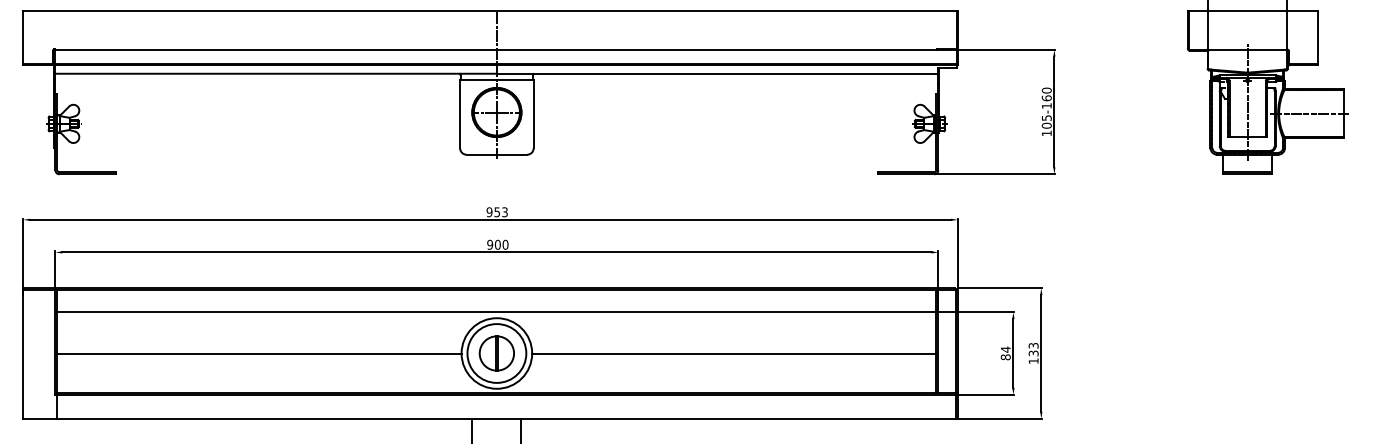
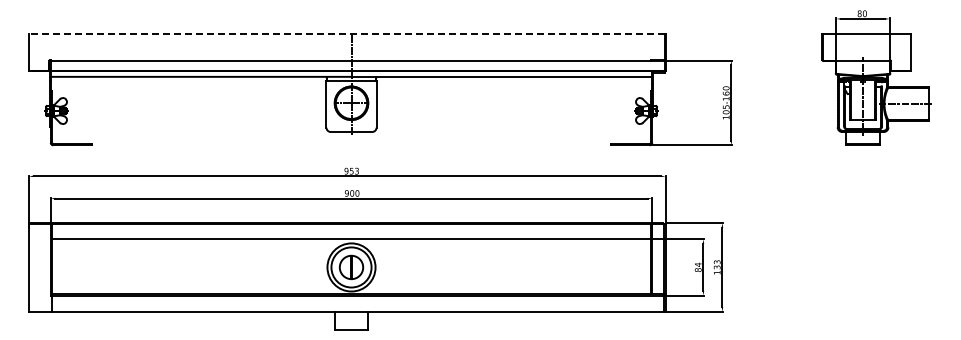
line: (489, 10) -> (346, 33), solid -> dashed
line: (259, 353) -> (189, 267), removed
line: (733, 353) -> (512, 267), removed

